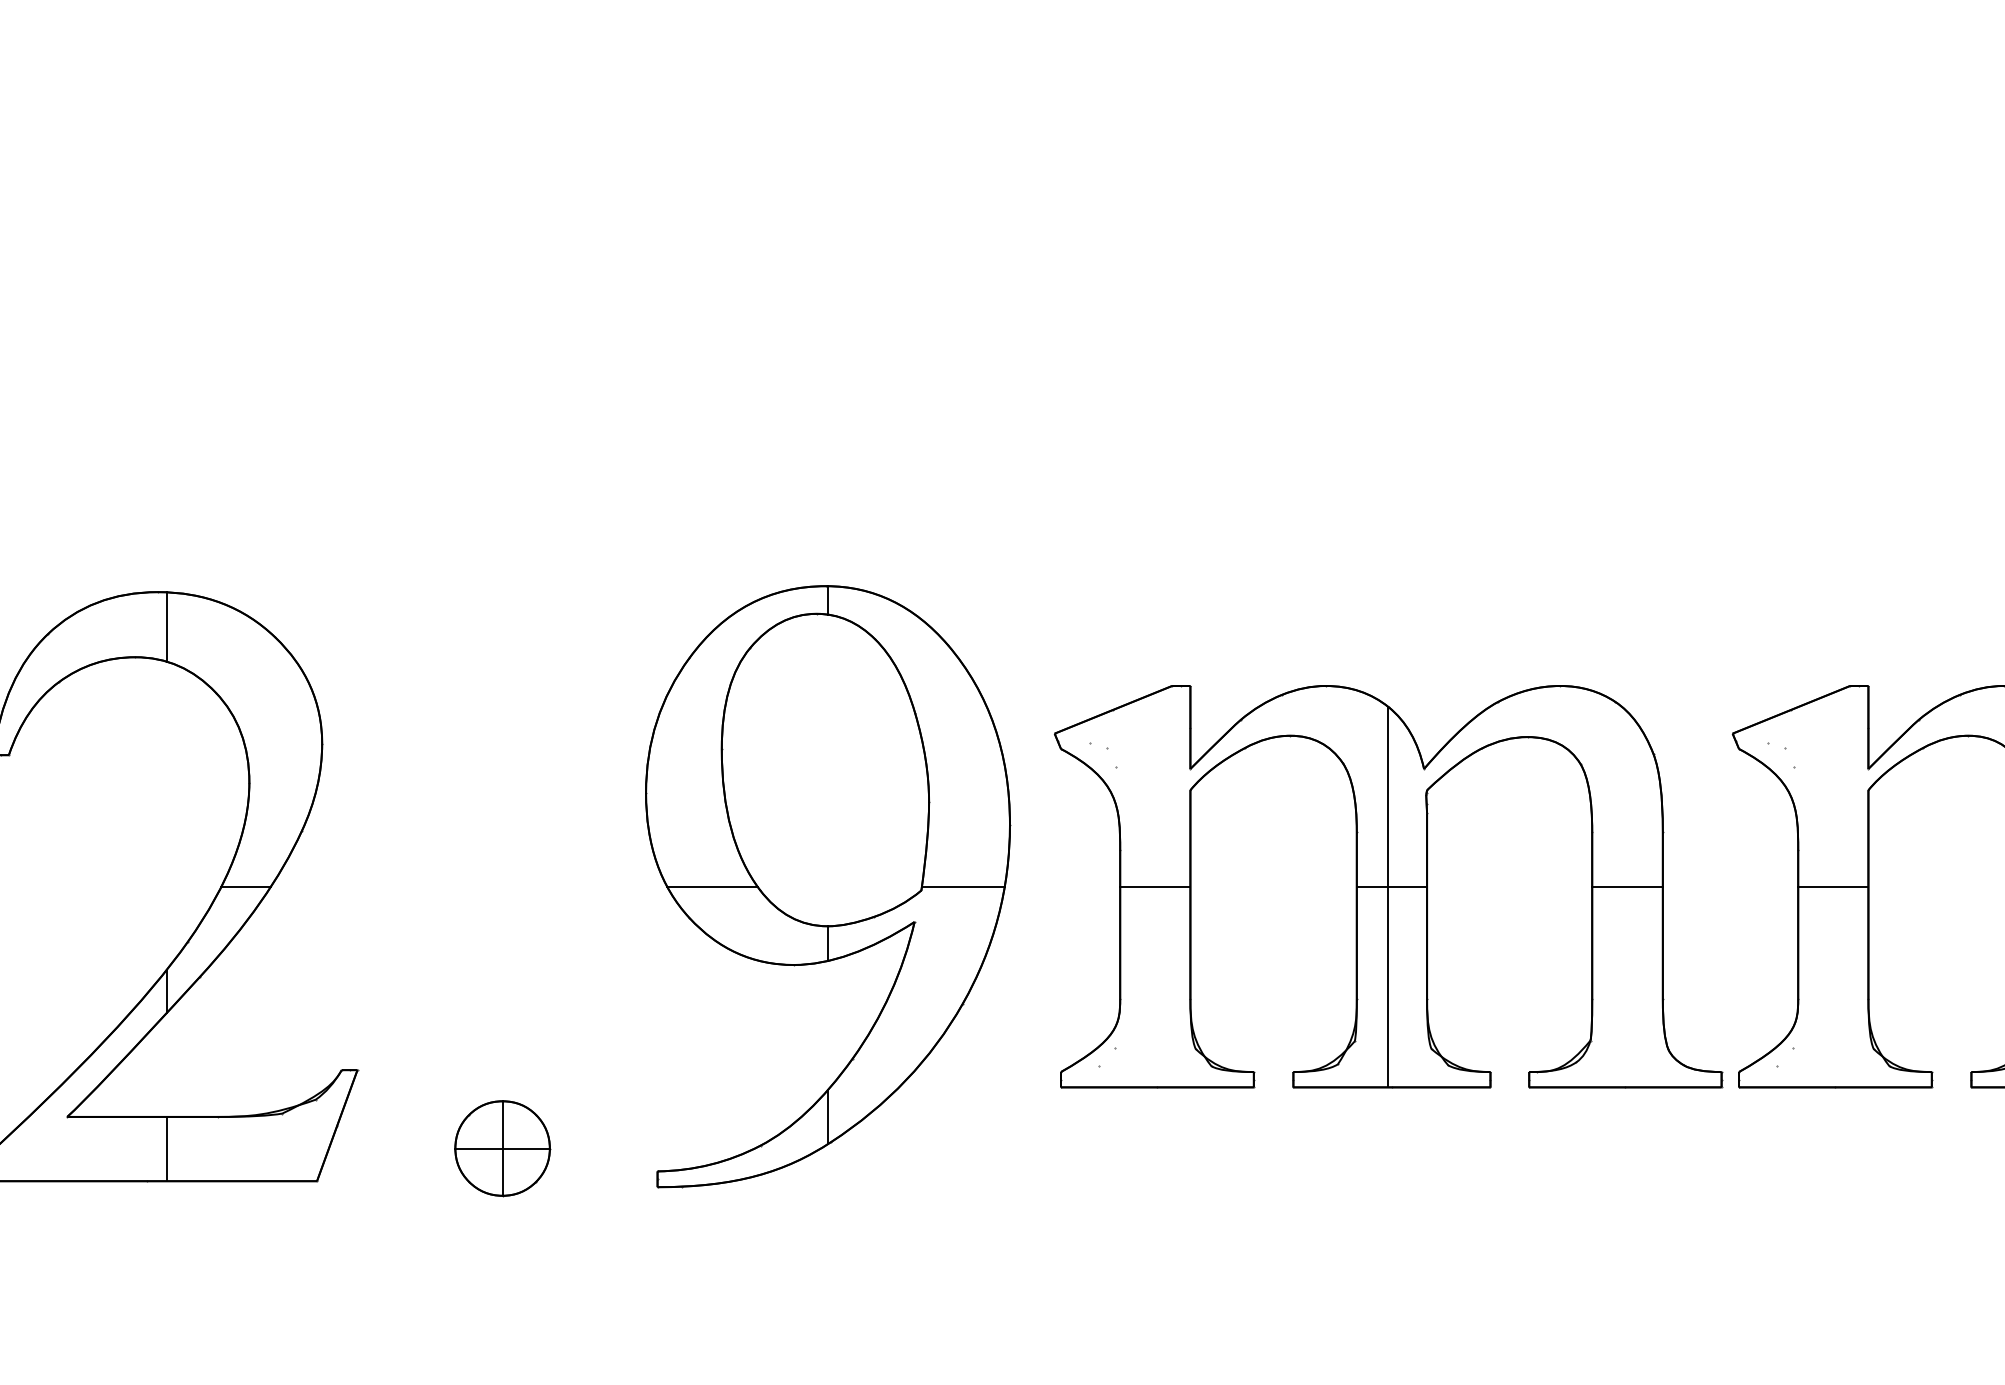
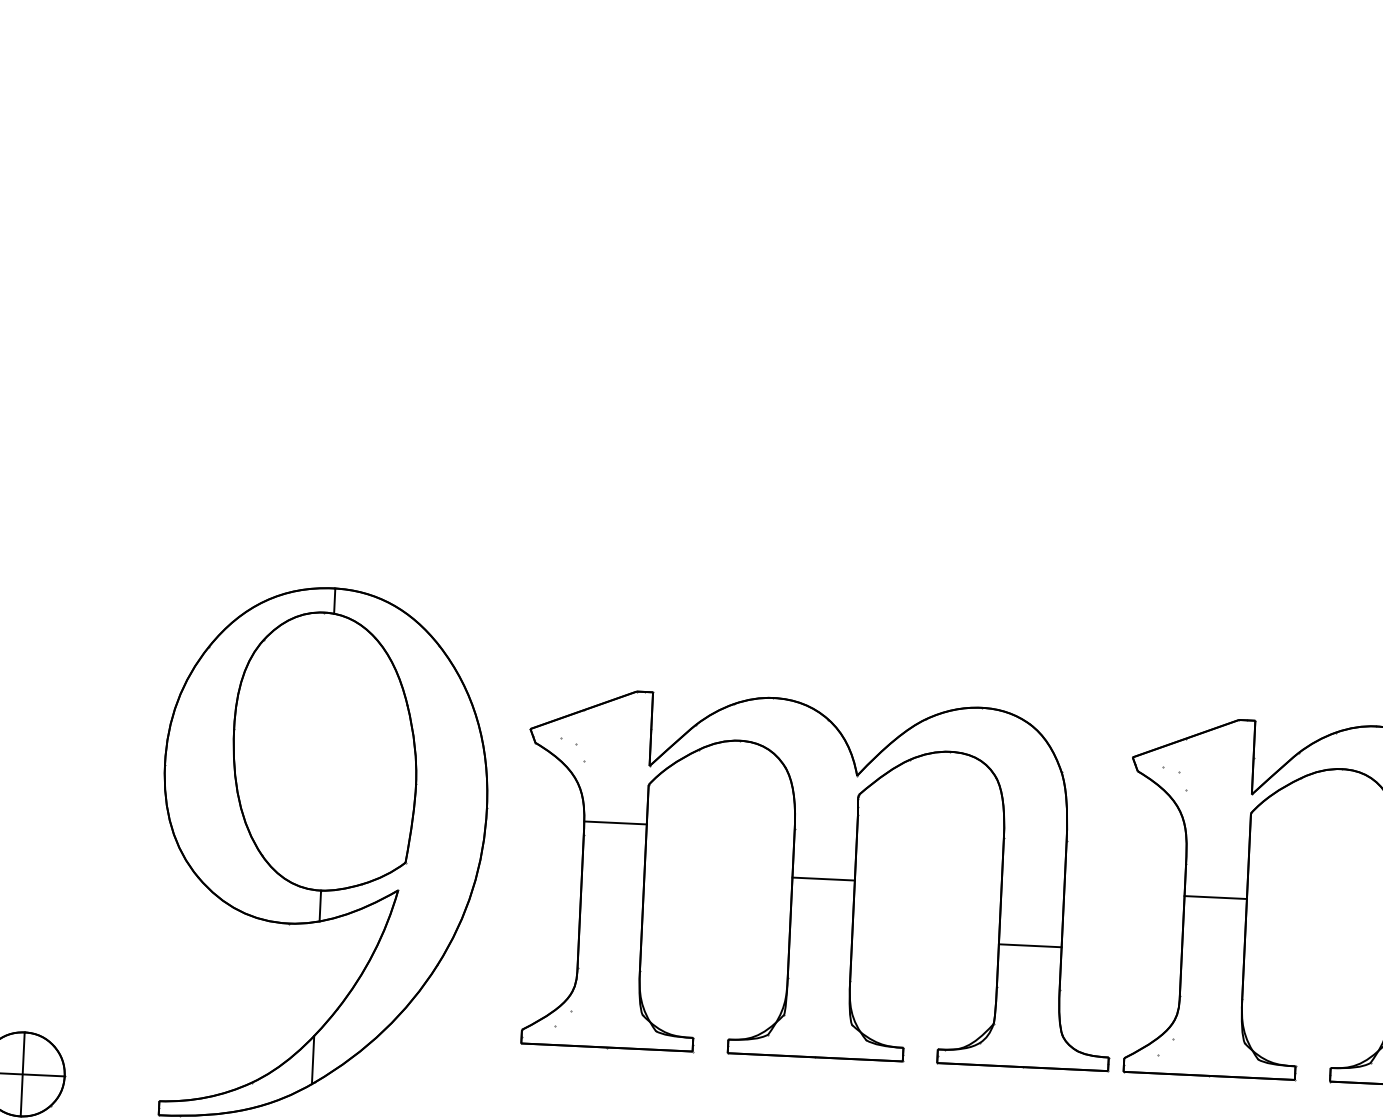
line: (712, 886) -> (220, 850), removed
line: (962, 886) -> (442, 860), removed
line: (1155, 886) -> (615, 822), moved
line: (1627, 886) -> (1030, 945), moved
line: (1388, 896) -> (820, 887), removed

